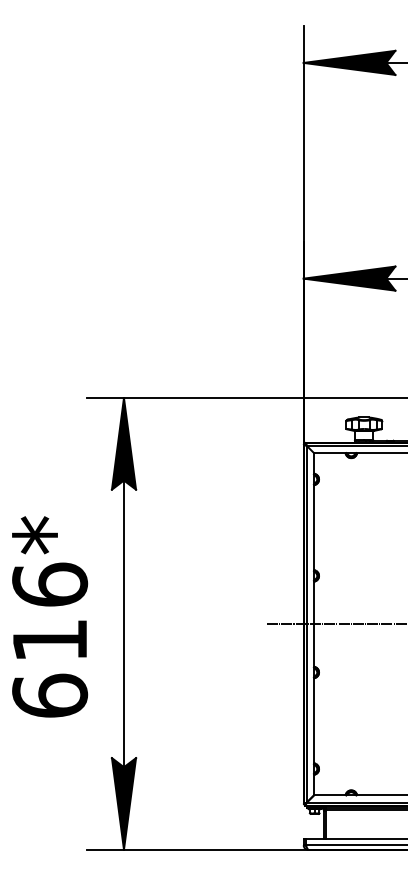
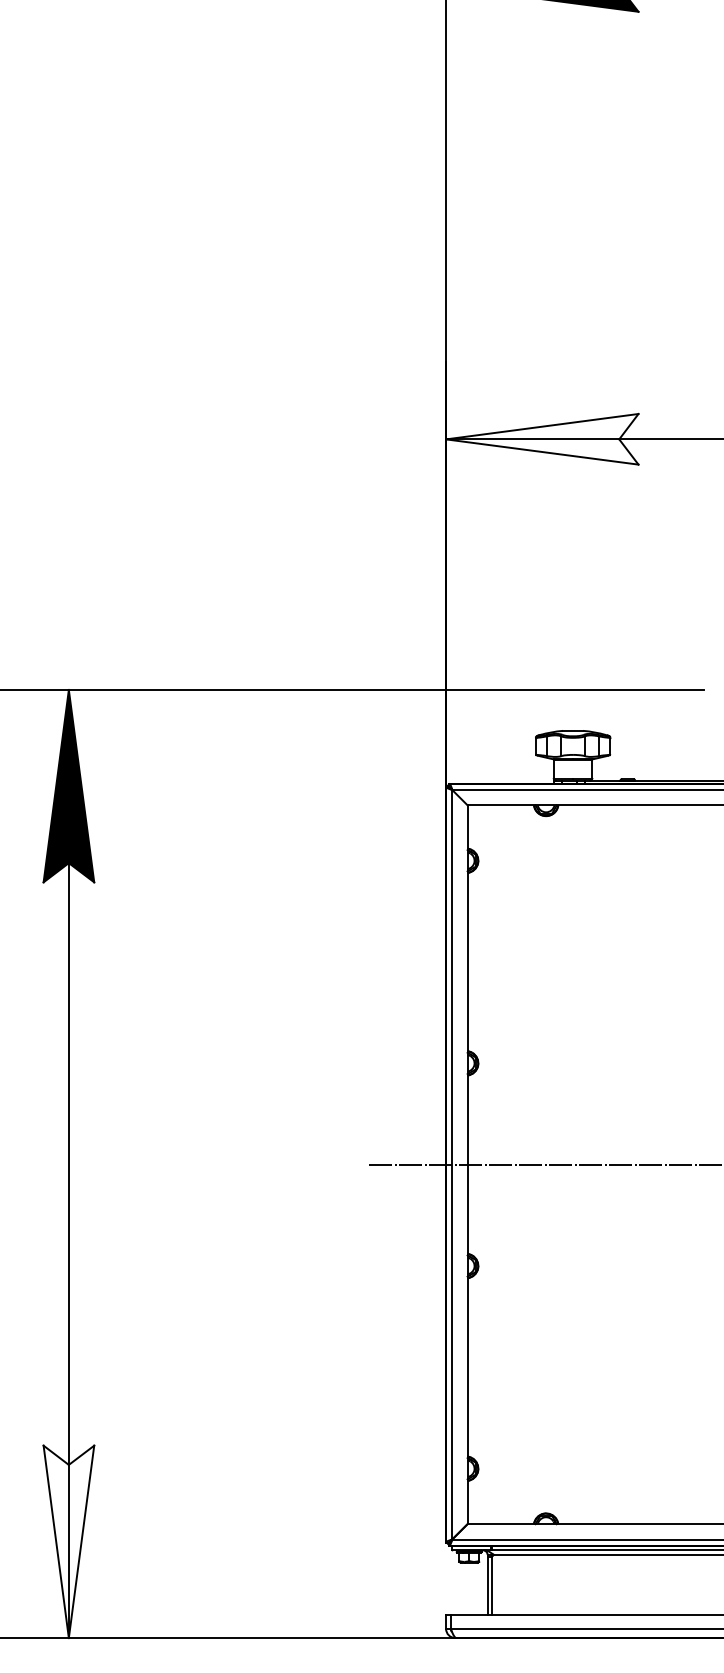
fill: (349, 278) -> (542, 439), removed
fill: (123, 803) -> (67, 1541), removed

